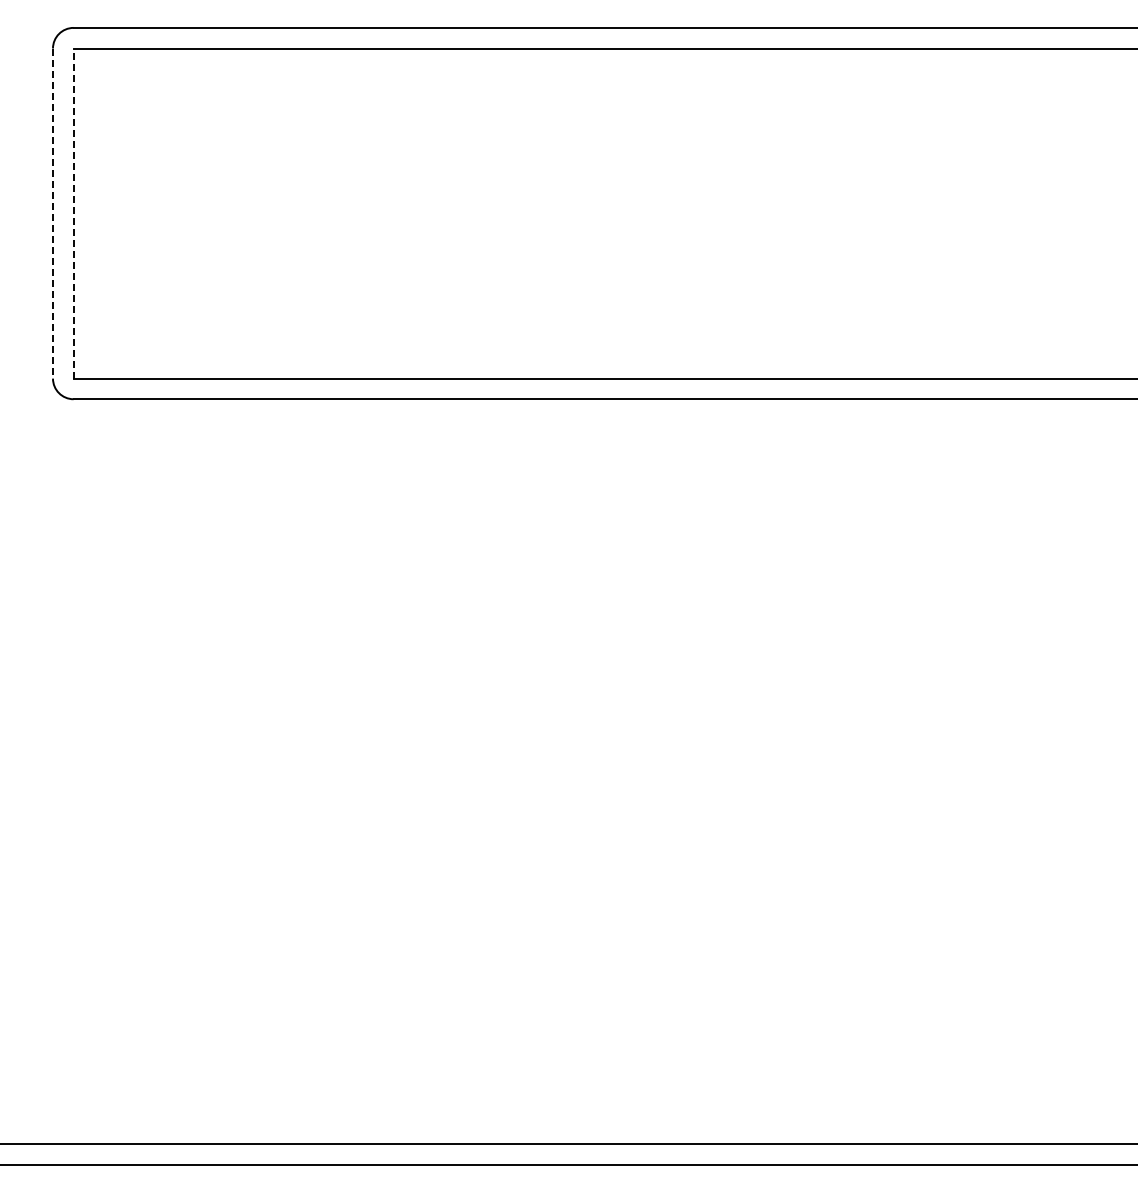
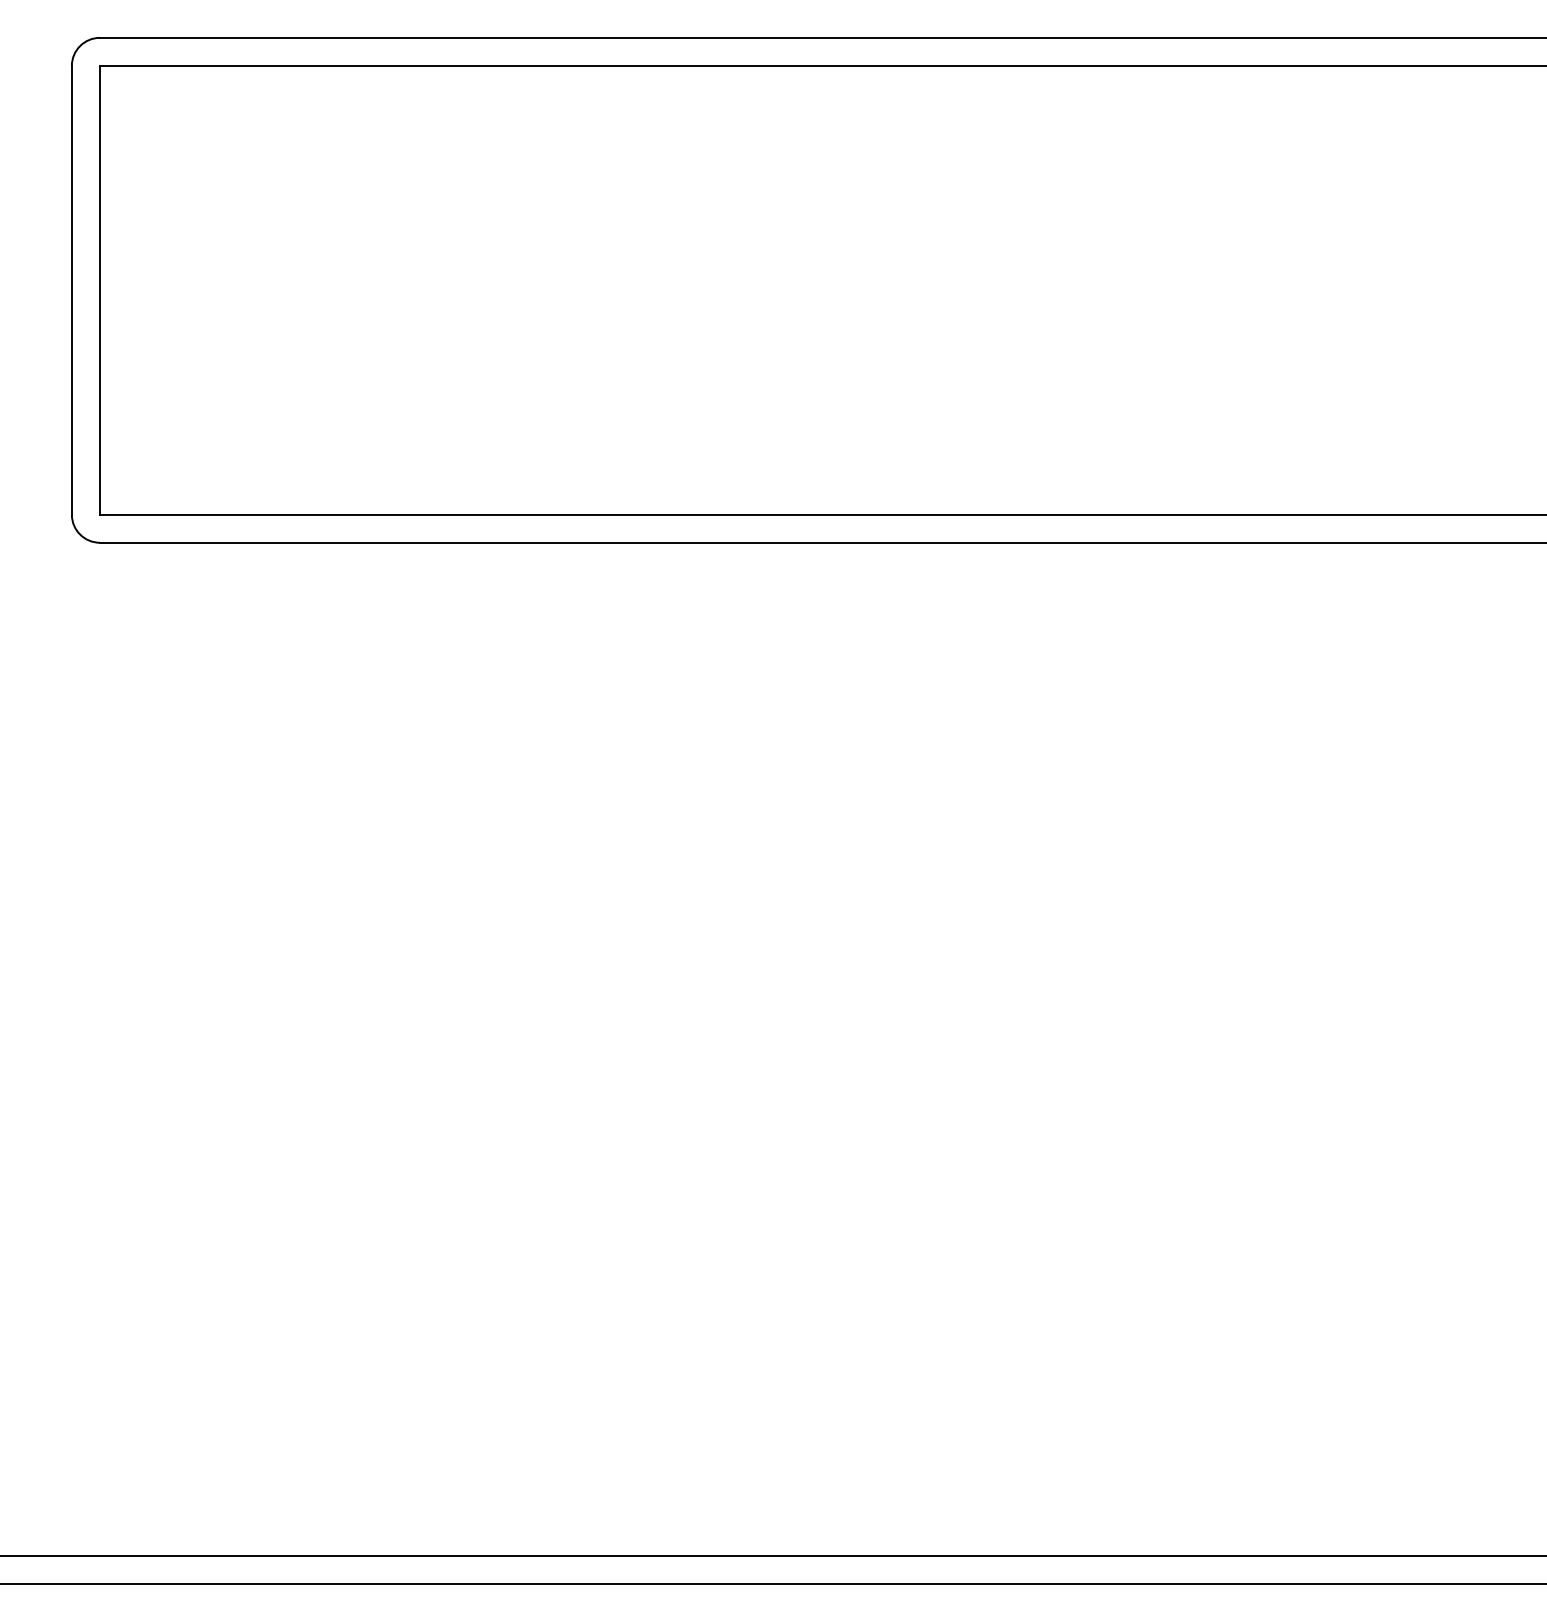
line: (73, 213) -> (99, 290), dashed -> solid
line: (53, 214) -> (72, 291), dashed -> solid

